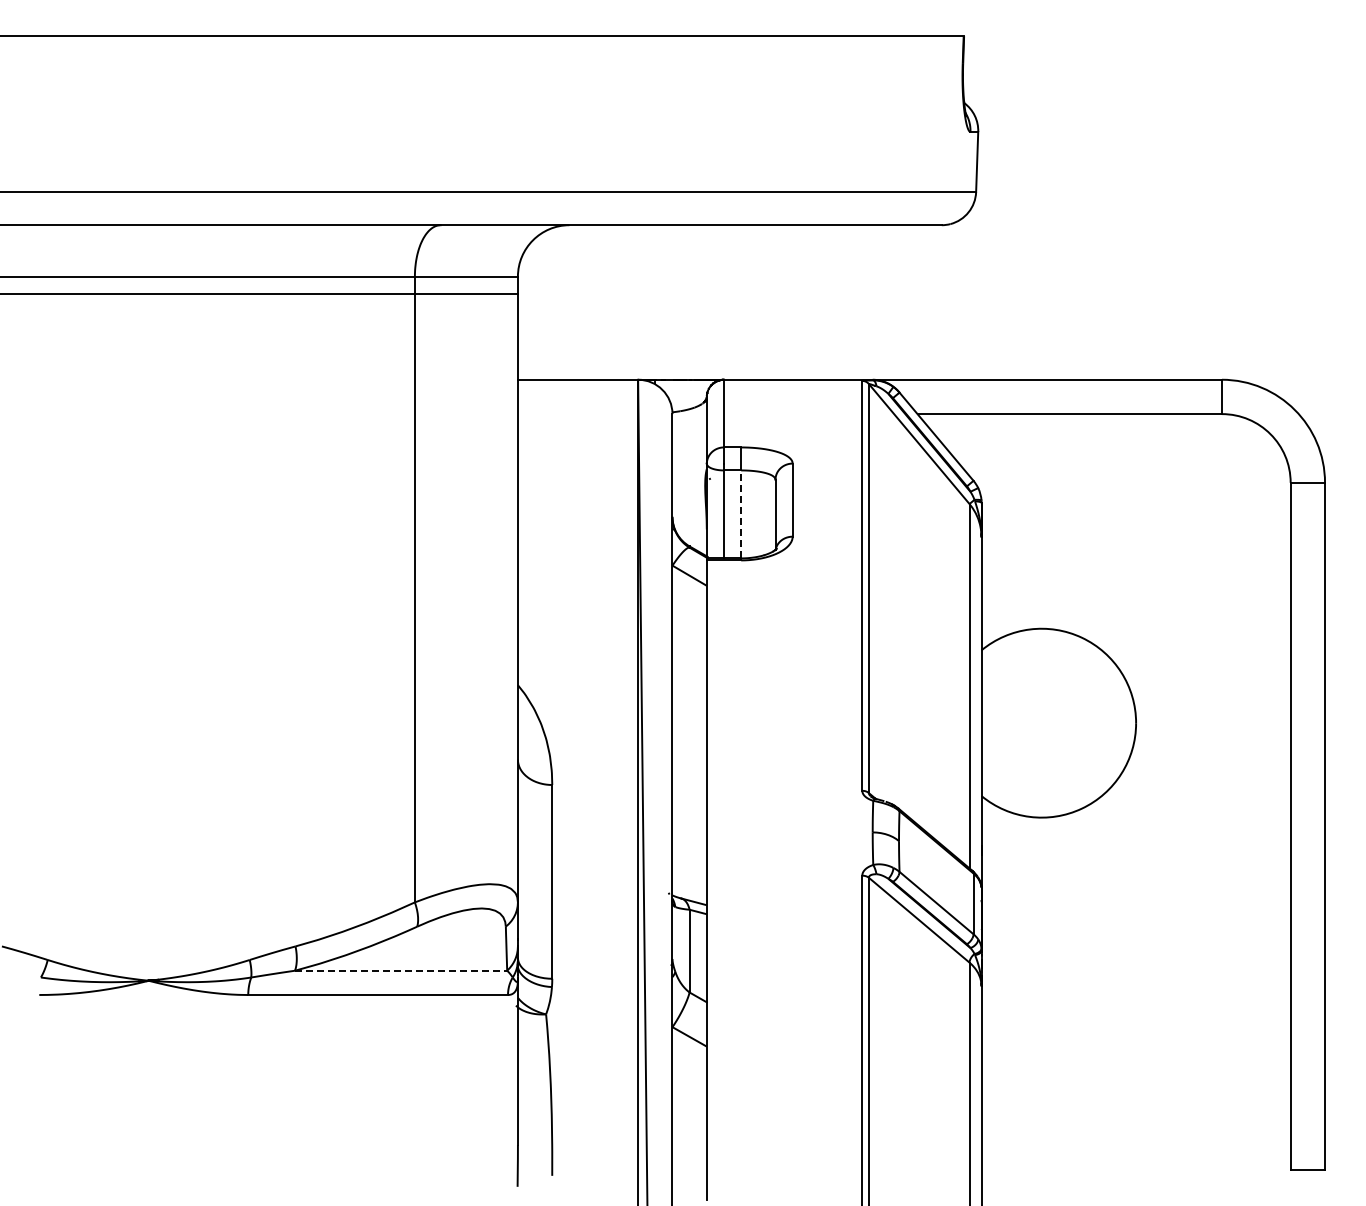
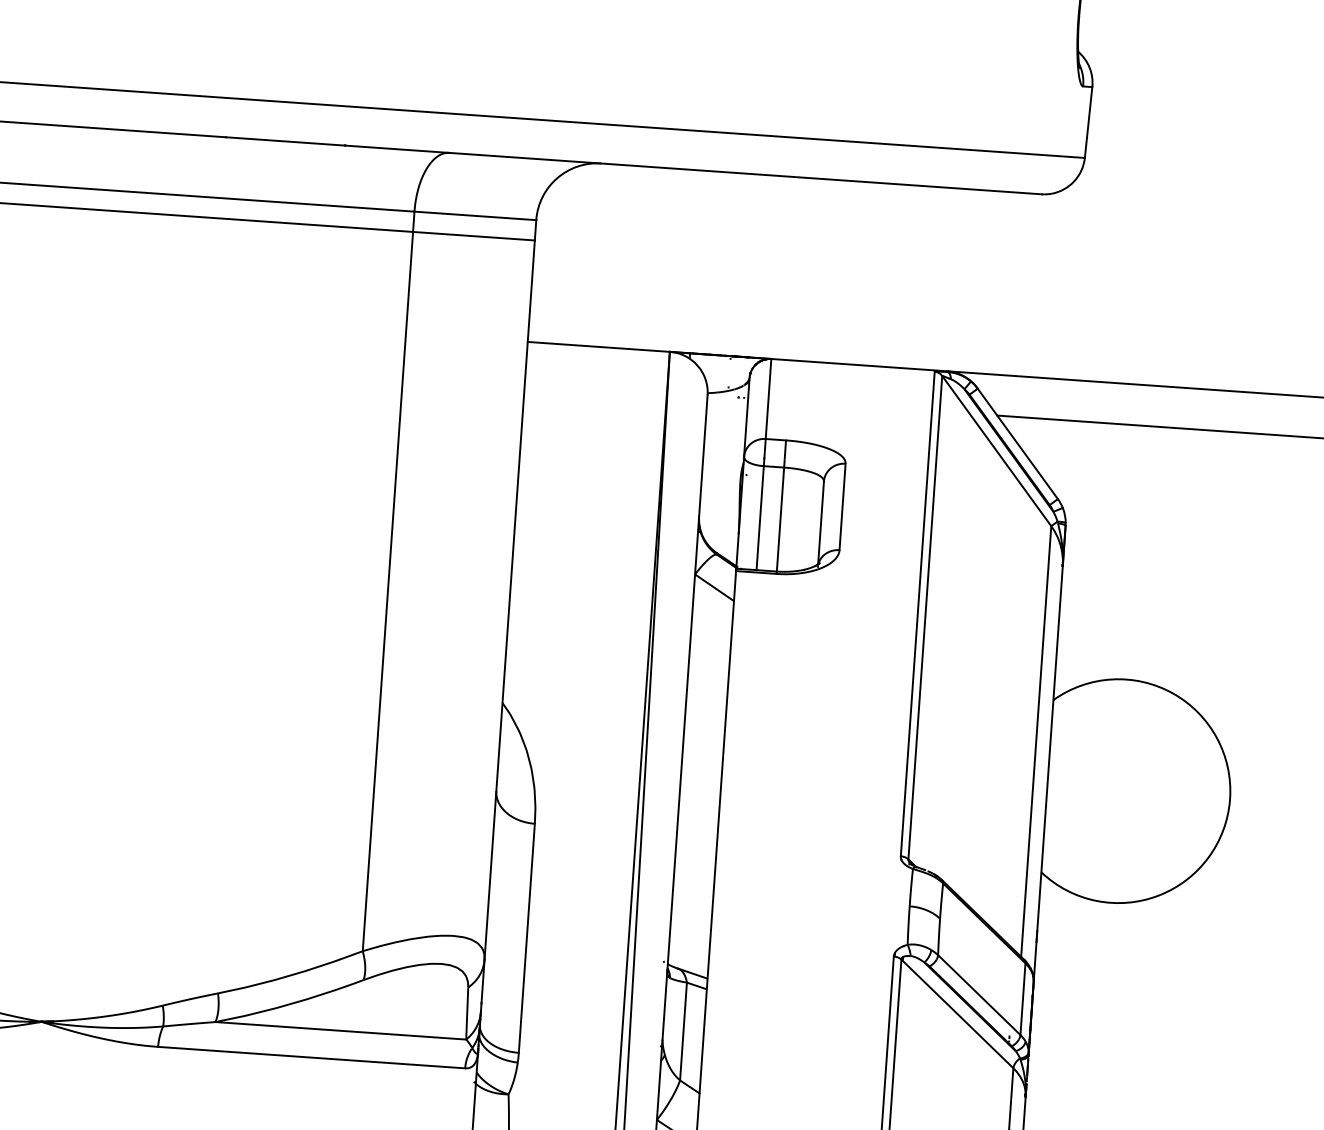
line: (741, 514) -> (780, 519), dashed -> solid
line: (401, 970) -> (341, 1030), dashed -> solid

